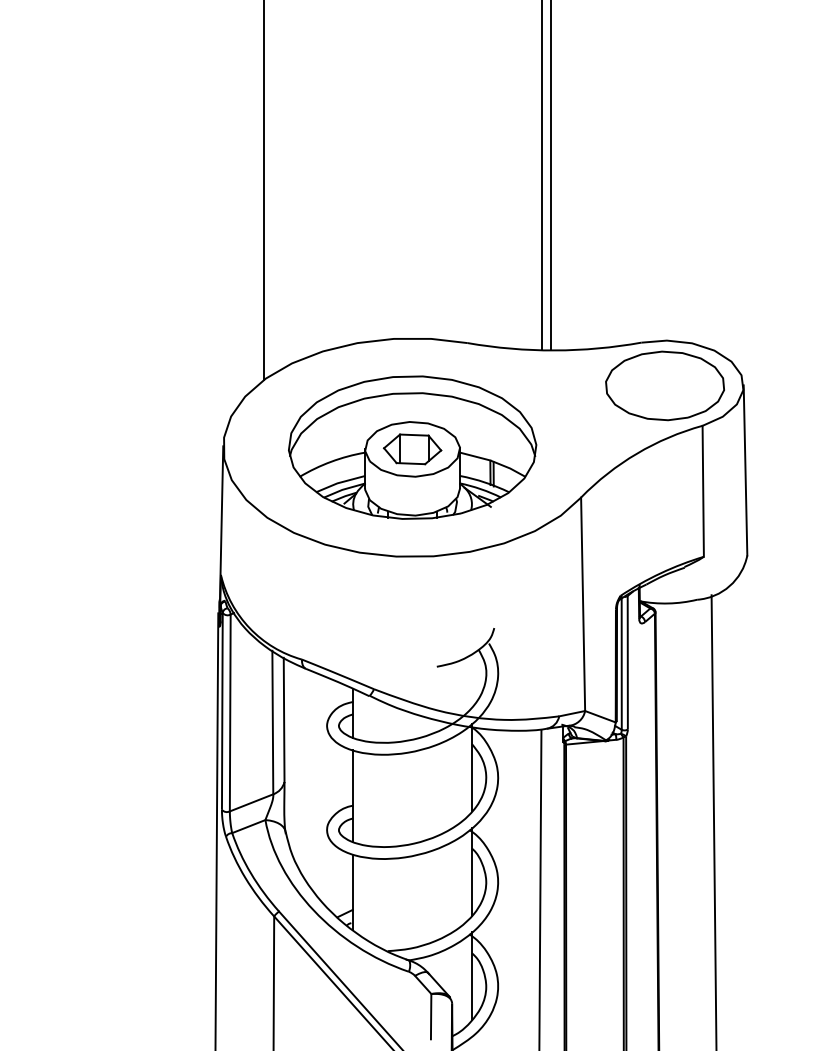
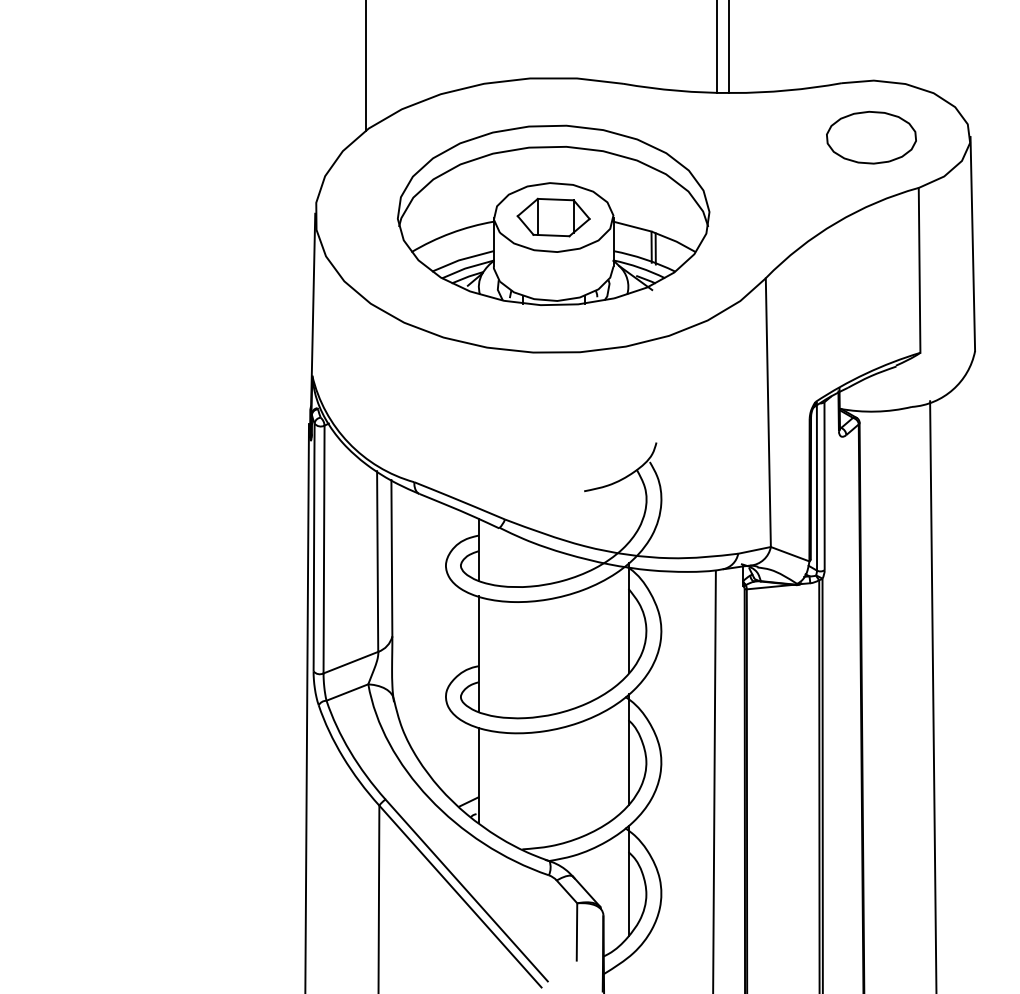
part: (664, 385) -> (870, 137), size x0.6

